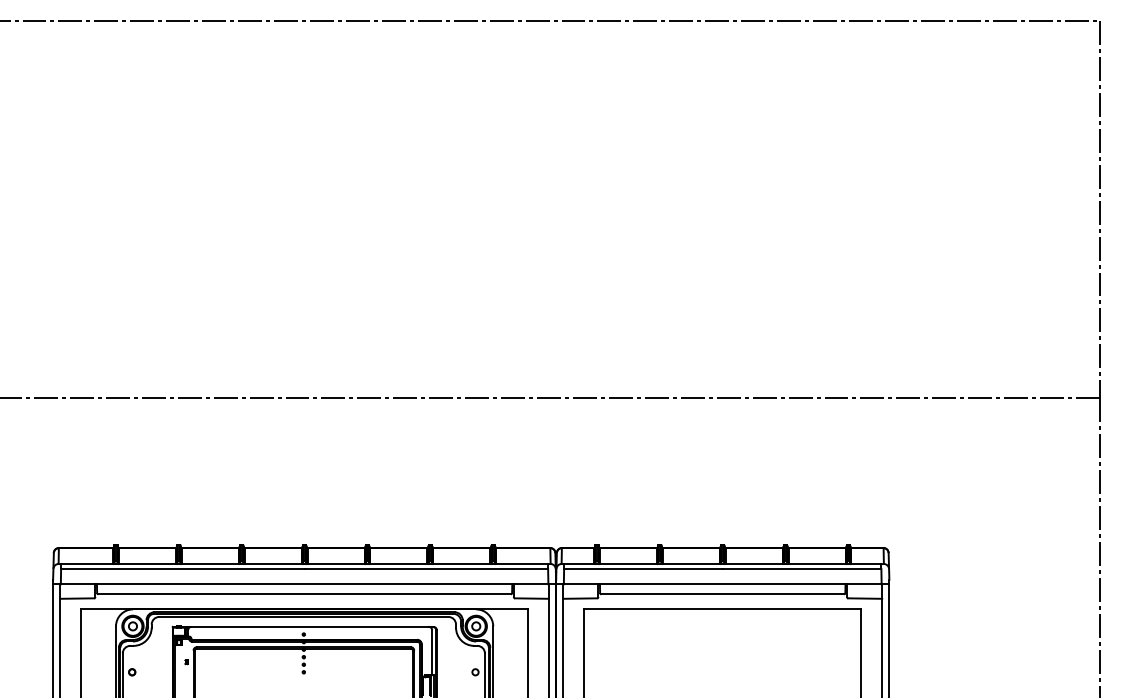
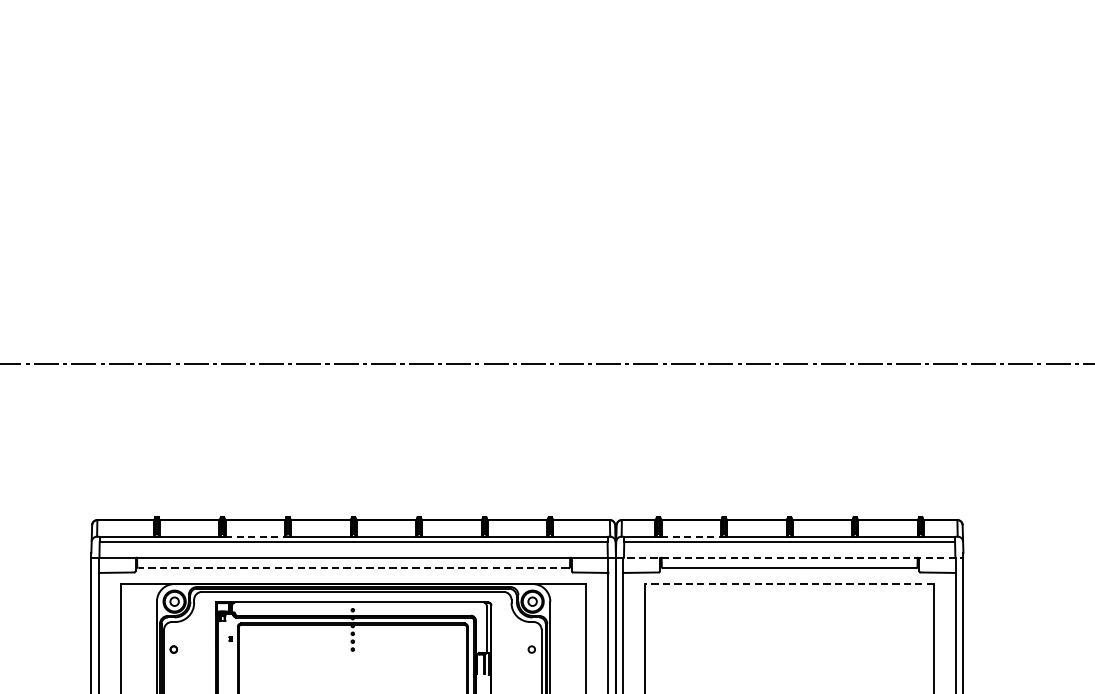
line: (210, 564) -> (255, 537), solid -> dashed
line: (628, 564) -> (691, 537), solid -> dashed
line: (722, 584) -> (789, 558), solid -> dashed
line: (304, 594) -> (353, 568), solid -> dashed
line: (722, 609) -> (789, 584), solid -> dashed

